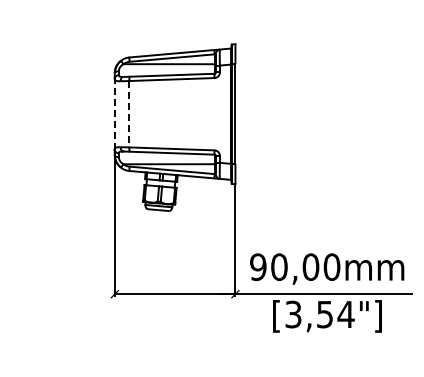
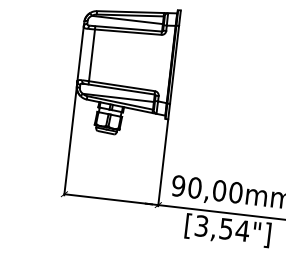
line: (114, 113) -> (80, 53), dashed -> solid
line: (129, 114) -> (92, 55), dashed -> solid

